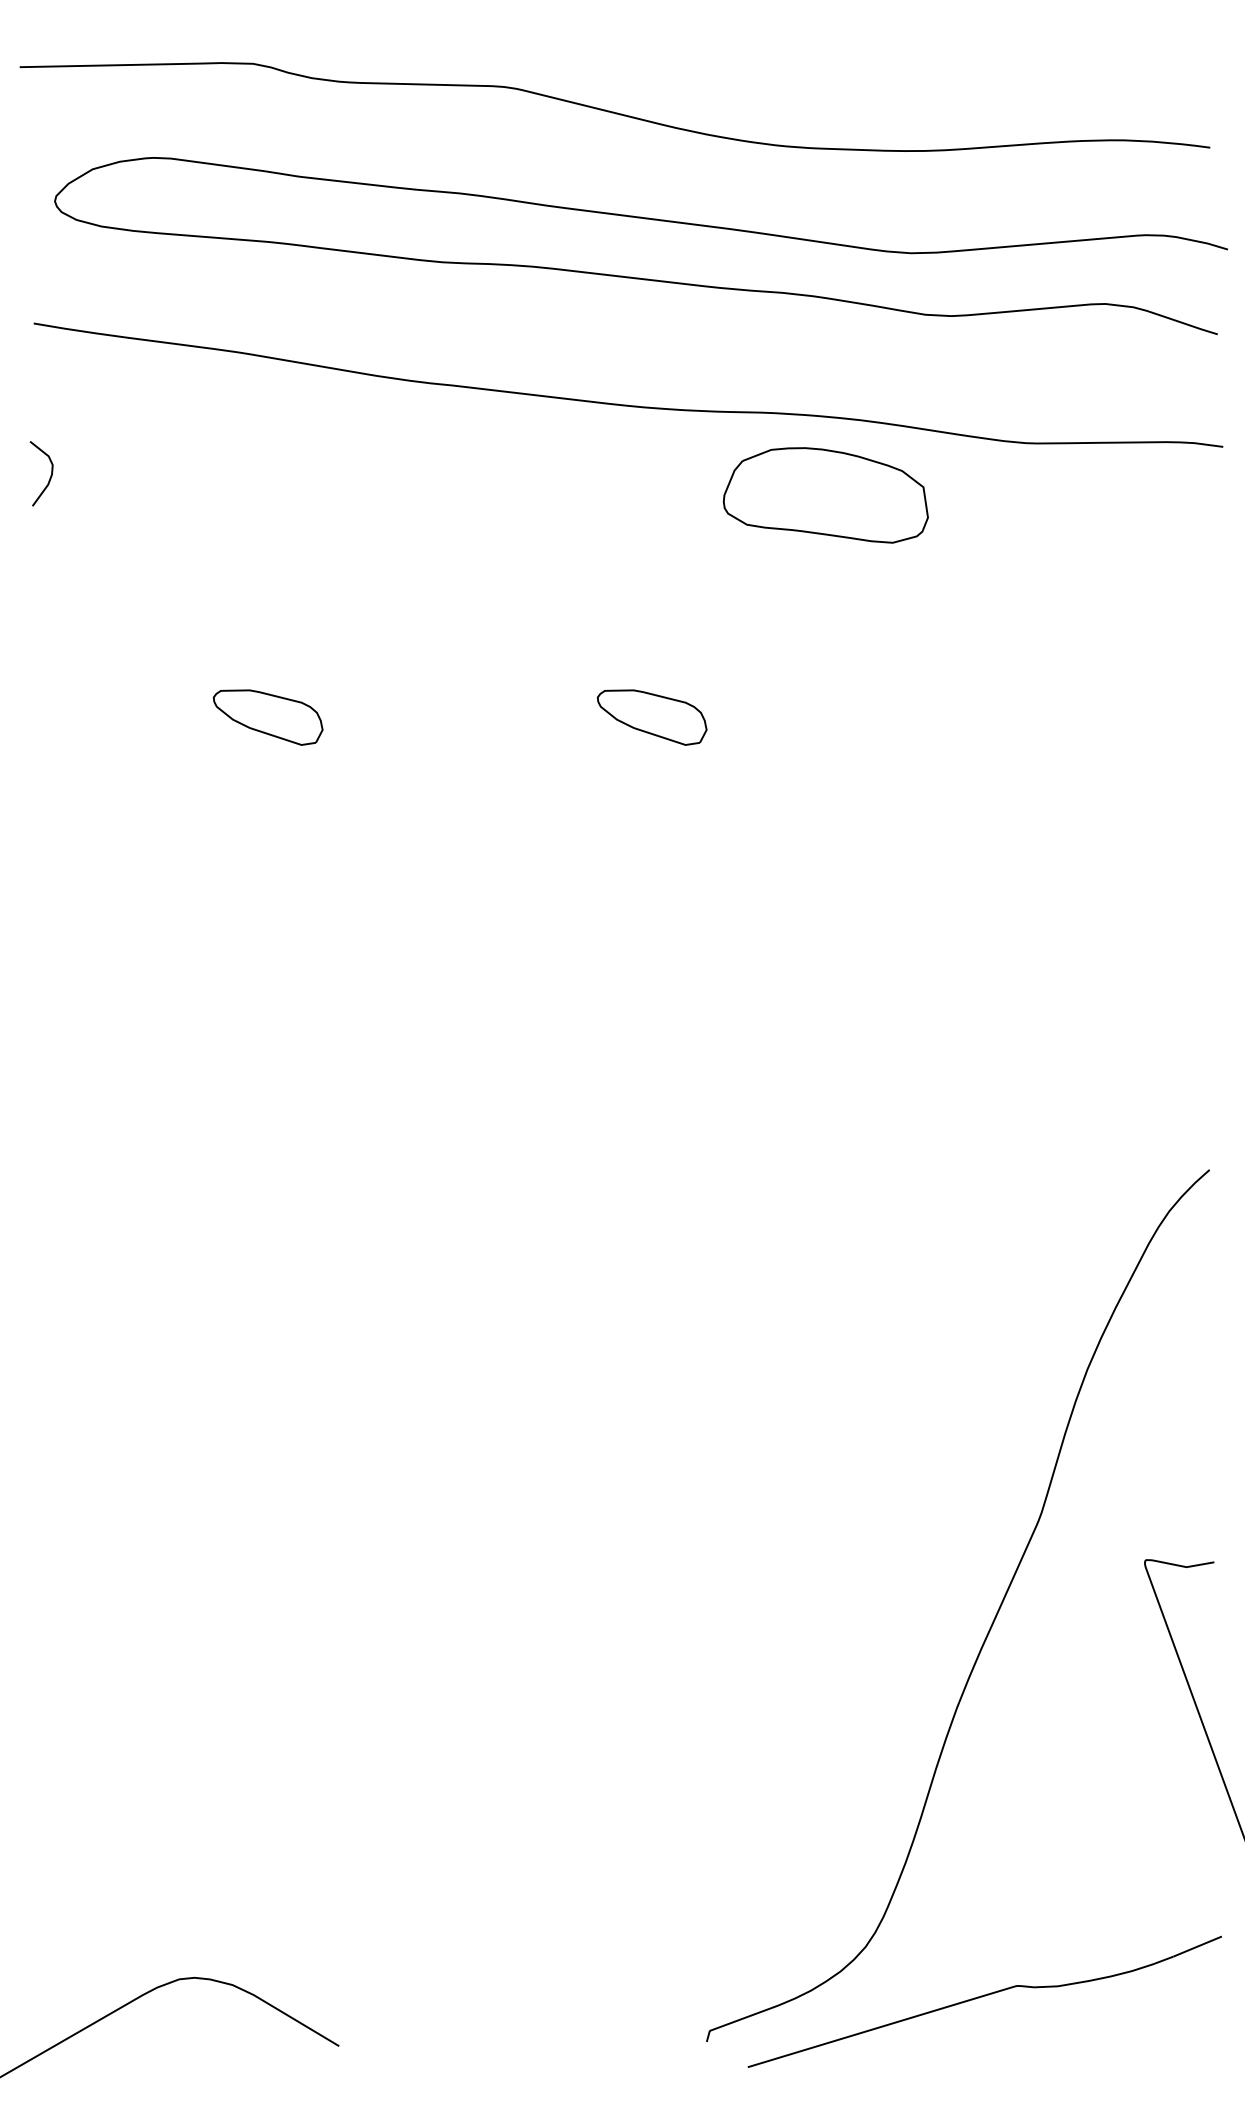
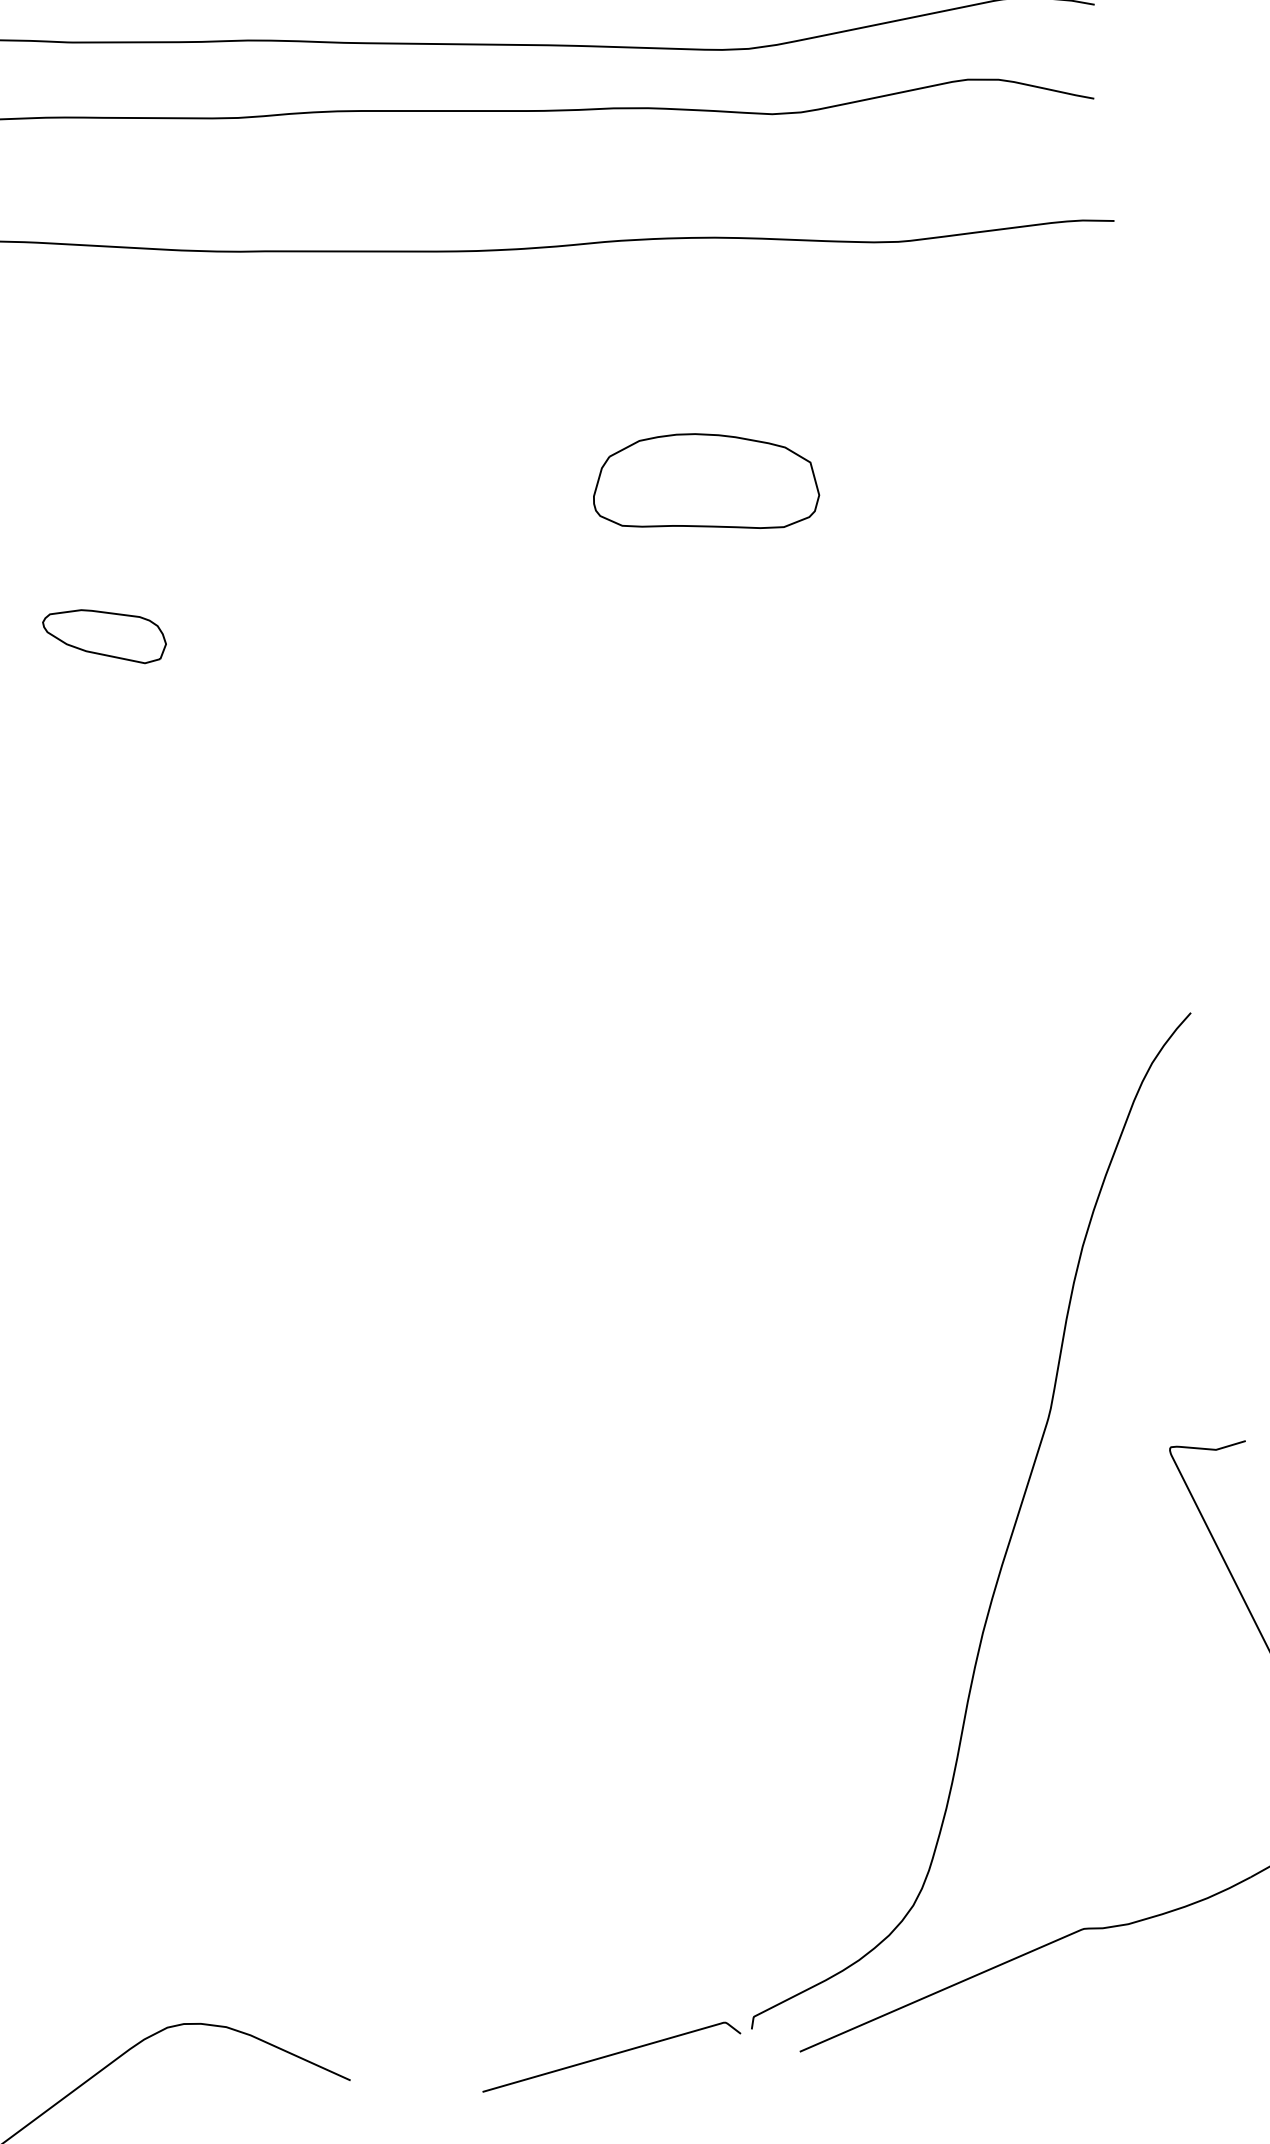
part: (825, 495) -> (704, 483), moved
part: (651, 717) -> (523, 588), removed
curve: (576, 2051) -> (610, 2056), added

